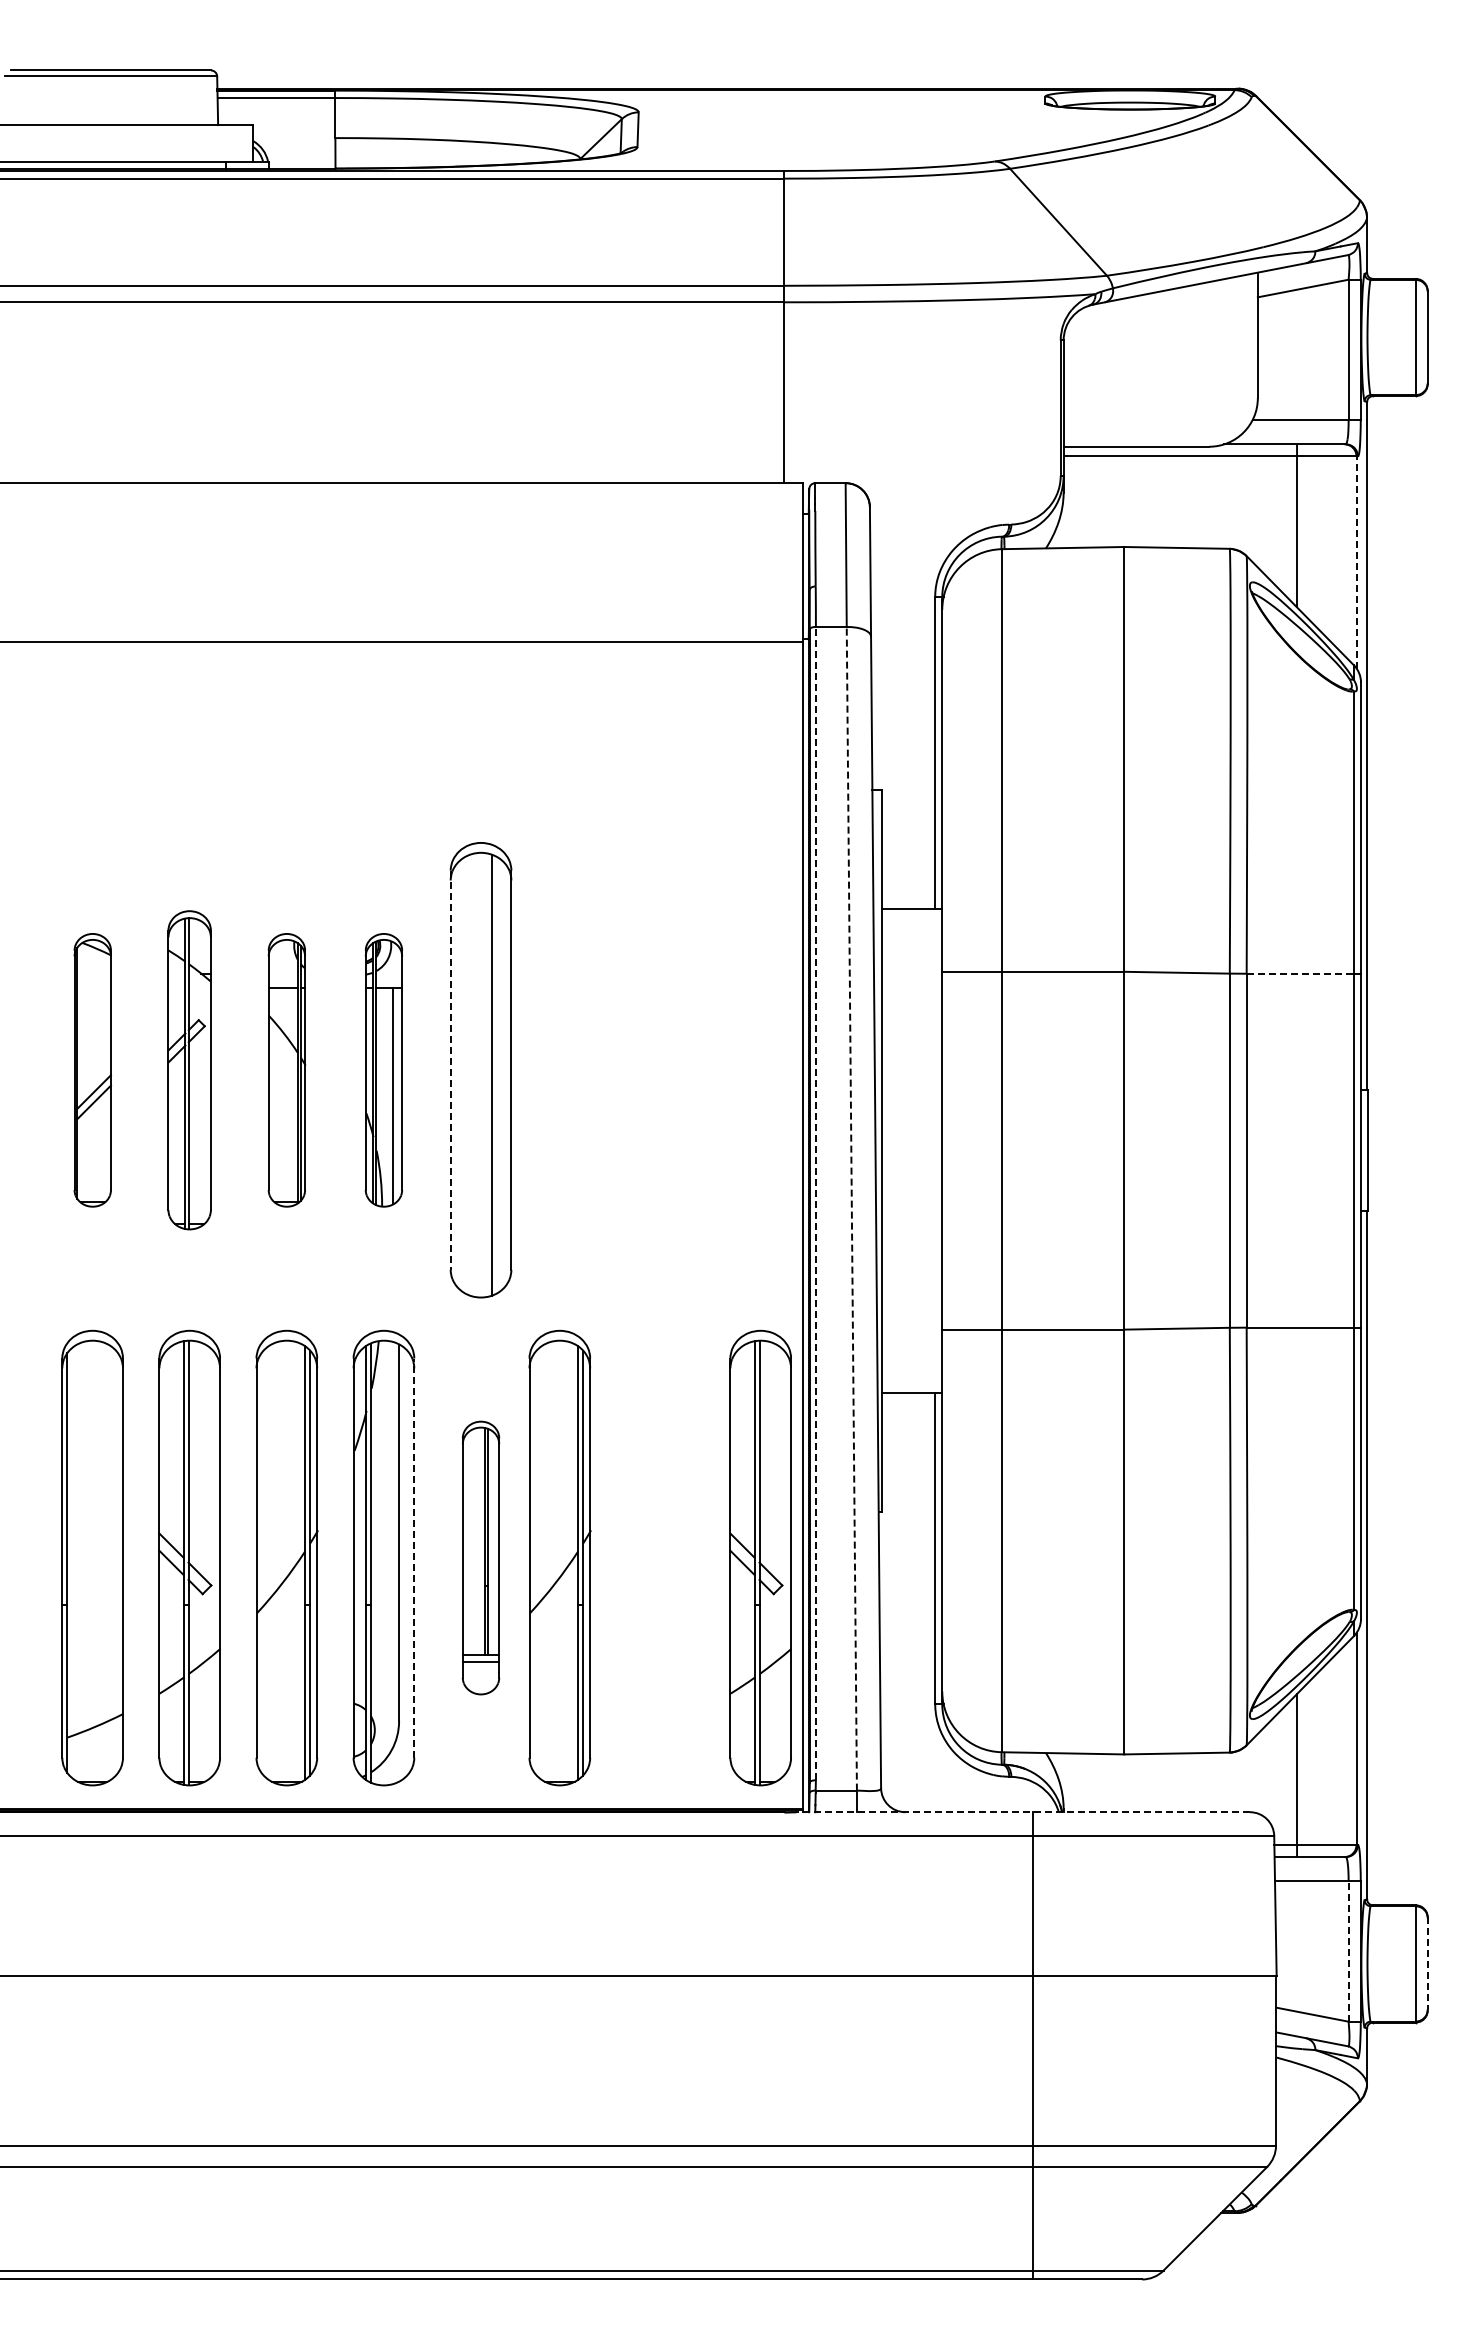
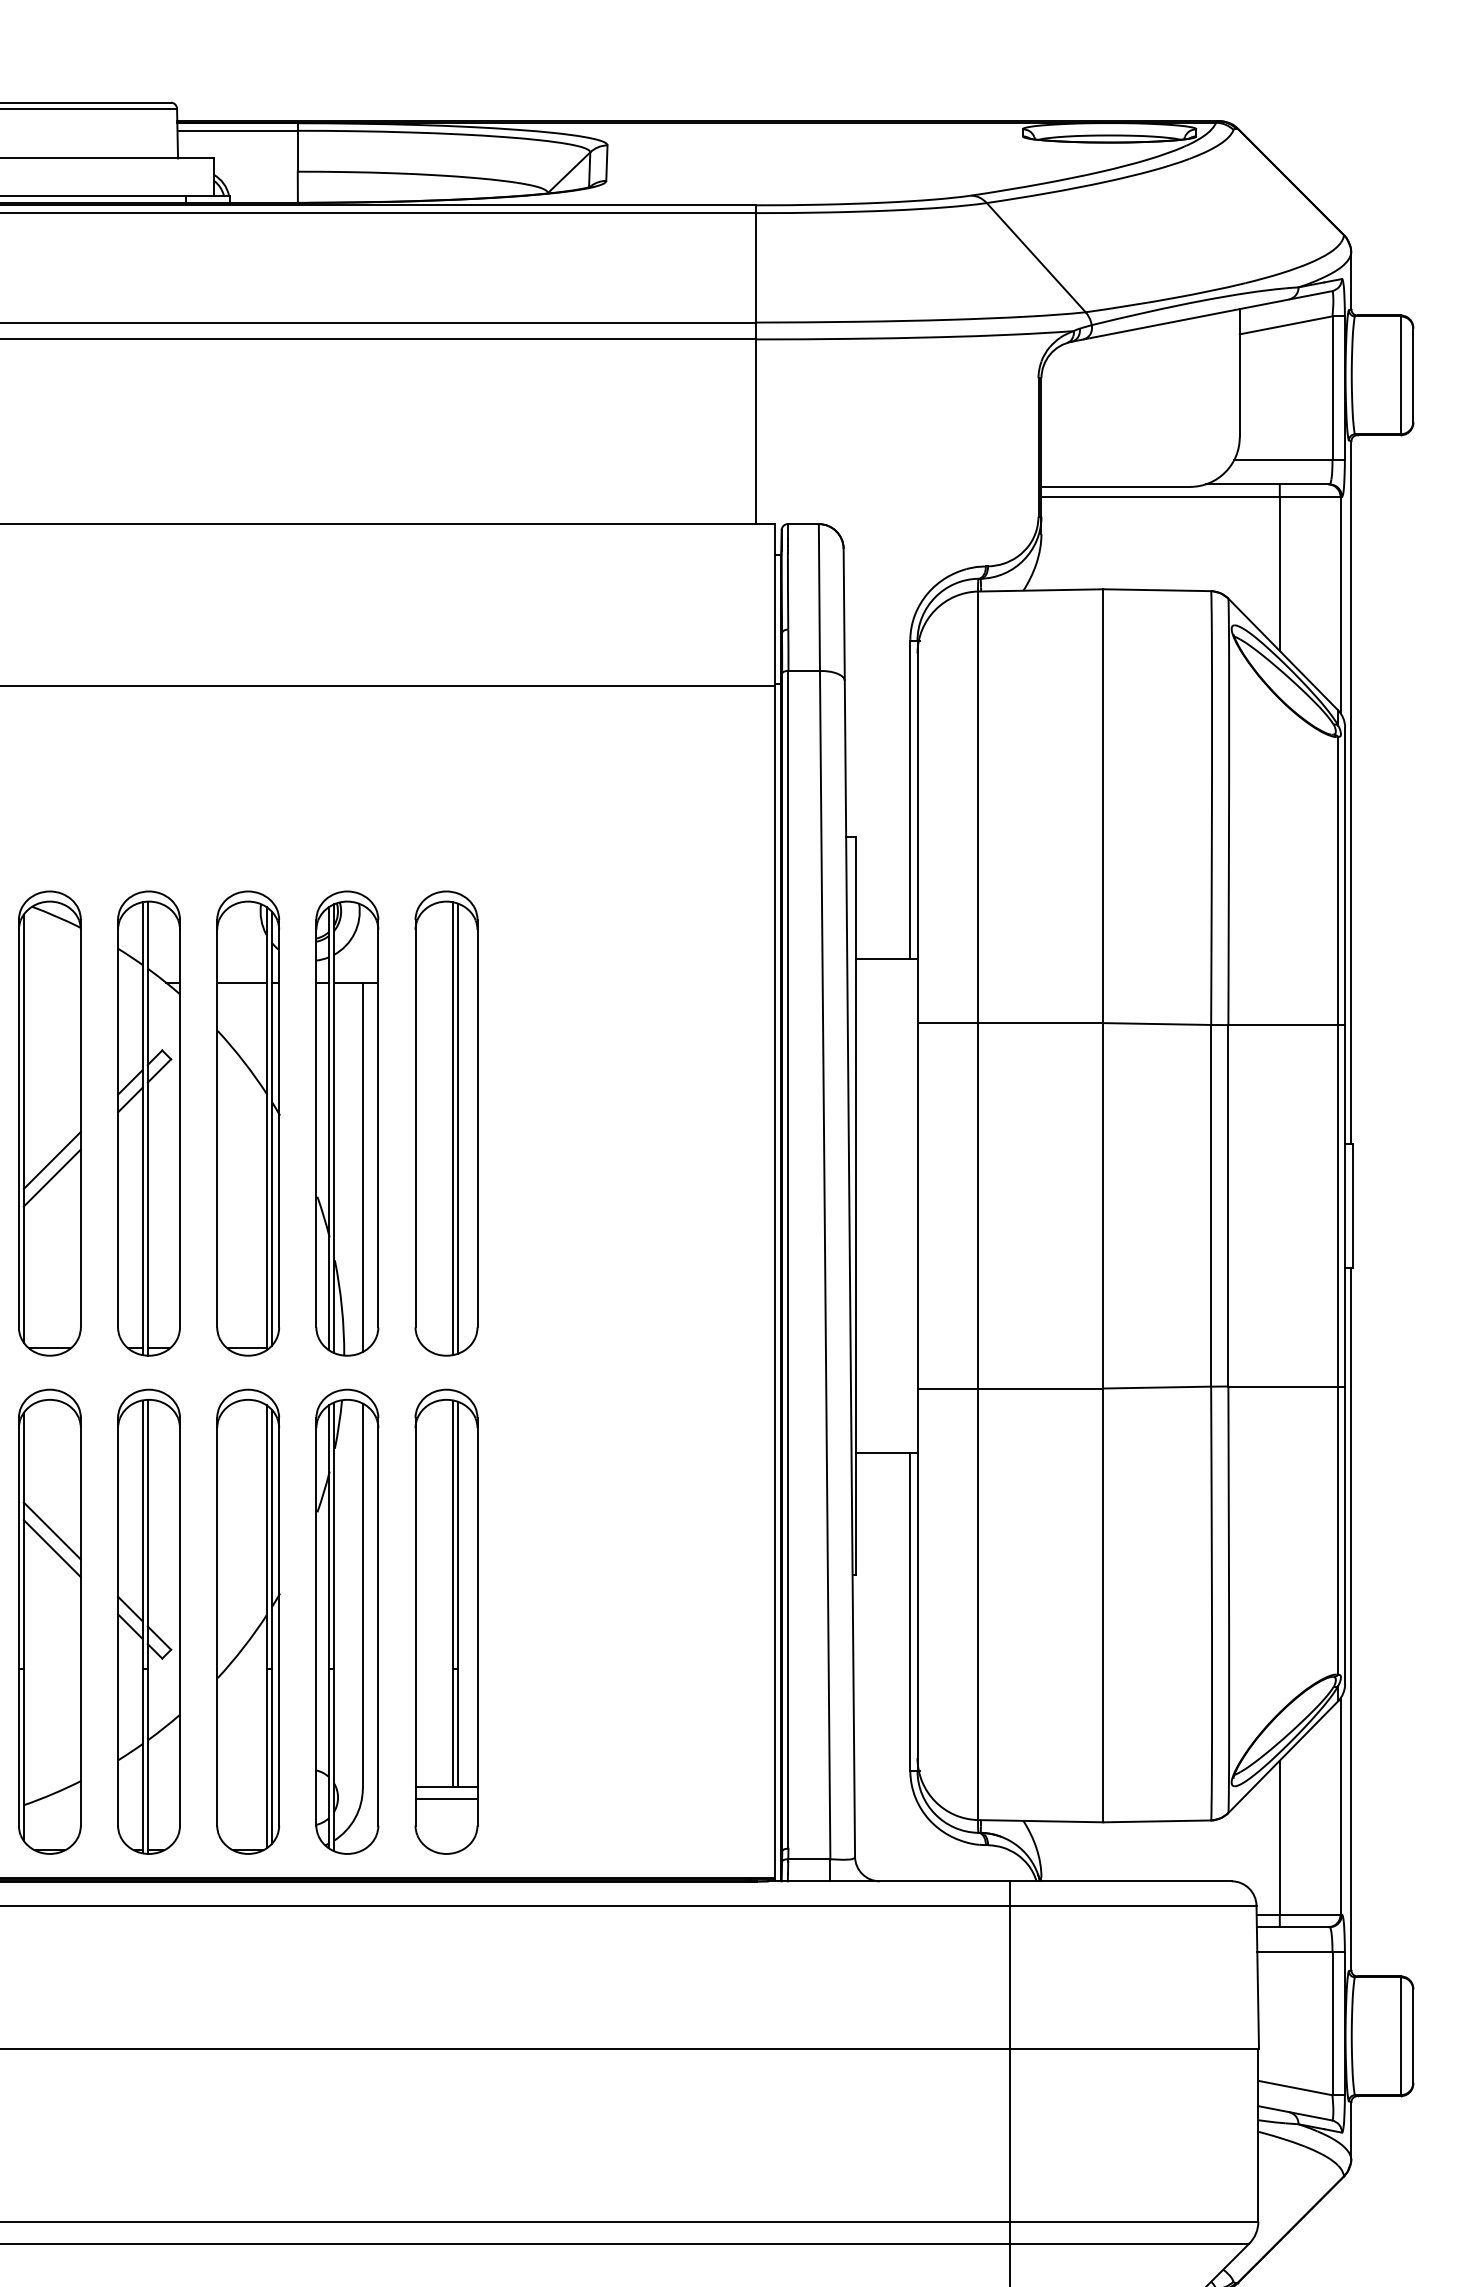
line: (1356, 562) -> (1340, 605), dashed -> solid
line: (1300, 973) -> (1283, 1024), dashed -> solid
part: (92, 1070) -> (49, 1123), size x1.67
part: (189, 1070) -> (148, 1123), size x1.43
part: (286, 1070) -> (247, 1123), size x1.67
part: (383, 1070) -> (346, 1123), size x1.67
line: (450, 1070) -> (415, 1123), dashed -> solid
line: (487, 1074) -> (453, 1127), added
line: (815, 1203) -> (788, 1259), dashed -> solid
line: (851, 1208) -> (824, 1264), dashed -> solid
line: (94, 1469) -> (51, 1531), added
line: (94, 1486) -> (51, 1548), added
part: (480, 1557) -> (445, 1621), size x1.67
part: (559, 1557) -> (526, 1621), removed
part: (760, 1557) -> (731, 1621), removed
line: (414, 1558) -> (378, 1622), dashed -> solid
line: (1023, 1812) -> (1000, 1881), dashed -> solid
line: (1348, 1951) -> (1332, 2023), dashed -> solid
line: (1427, 1964) -> (1413, 2036), dashed -> solid

